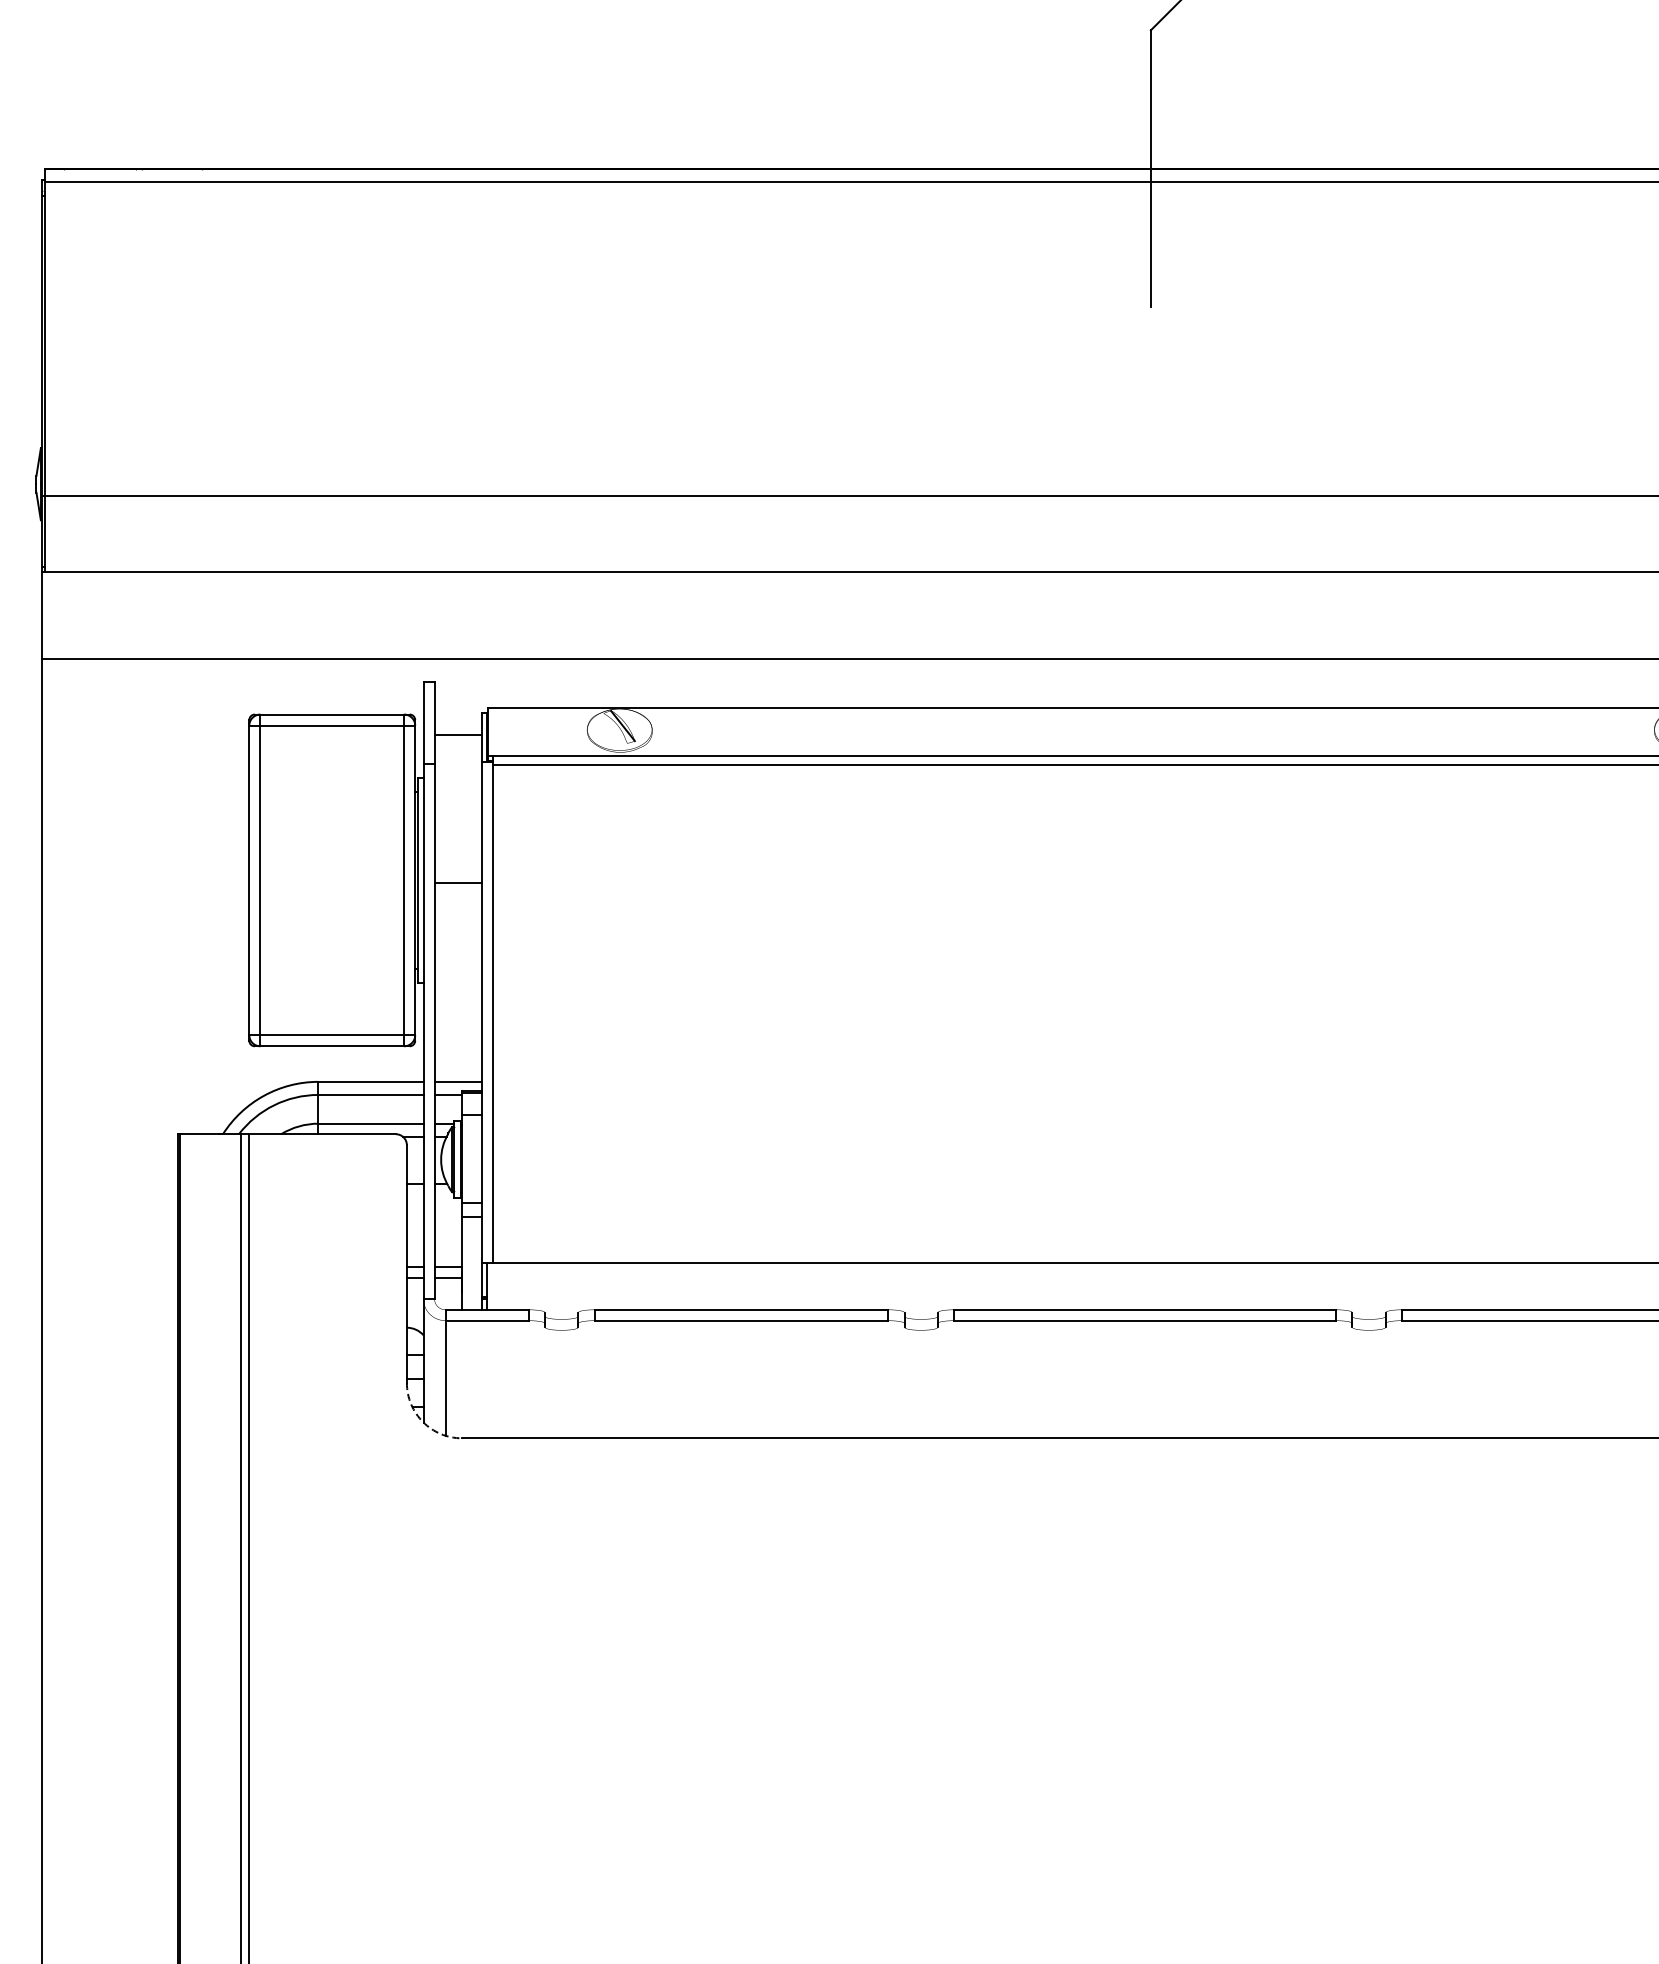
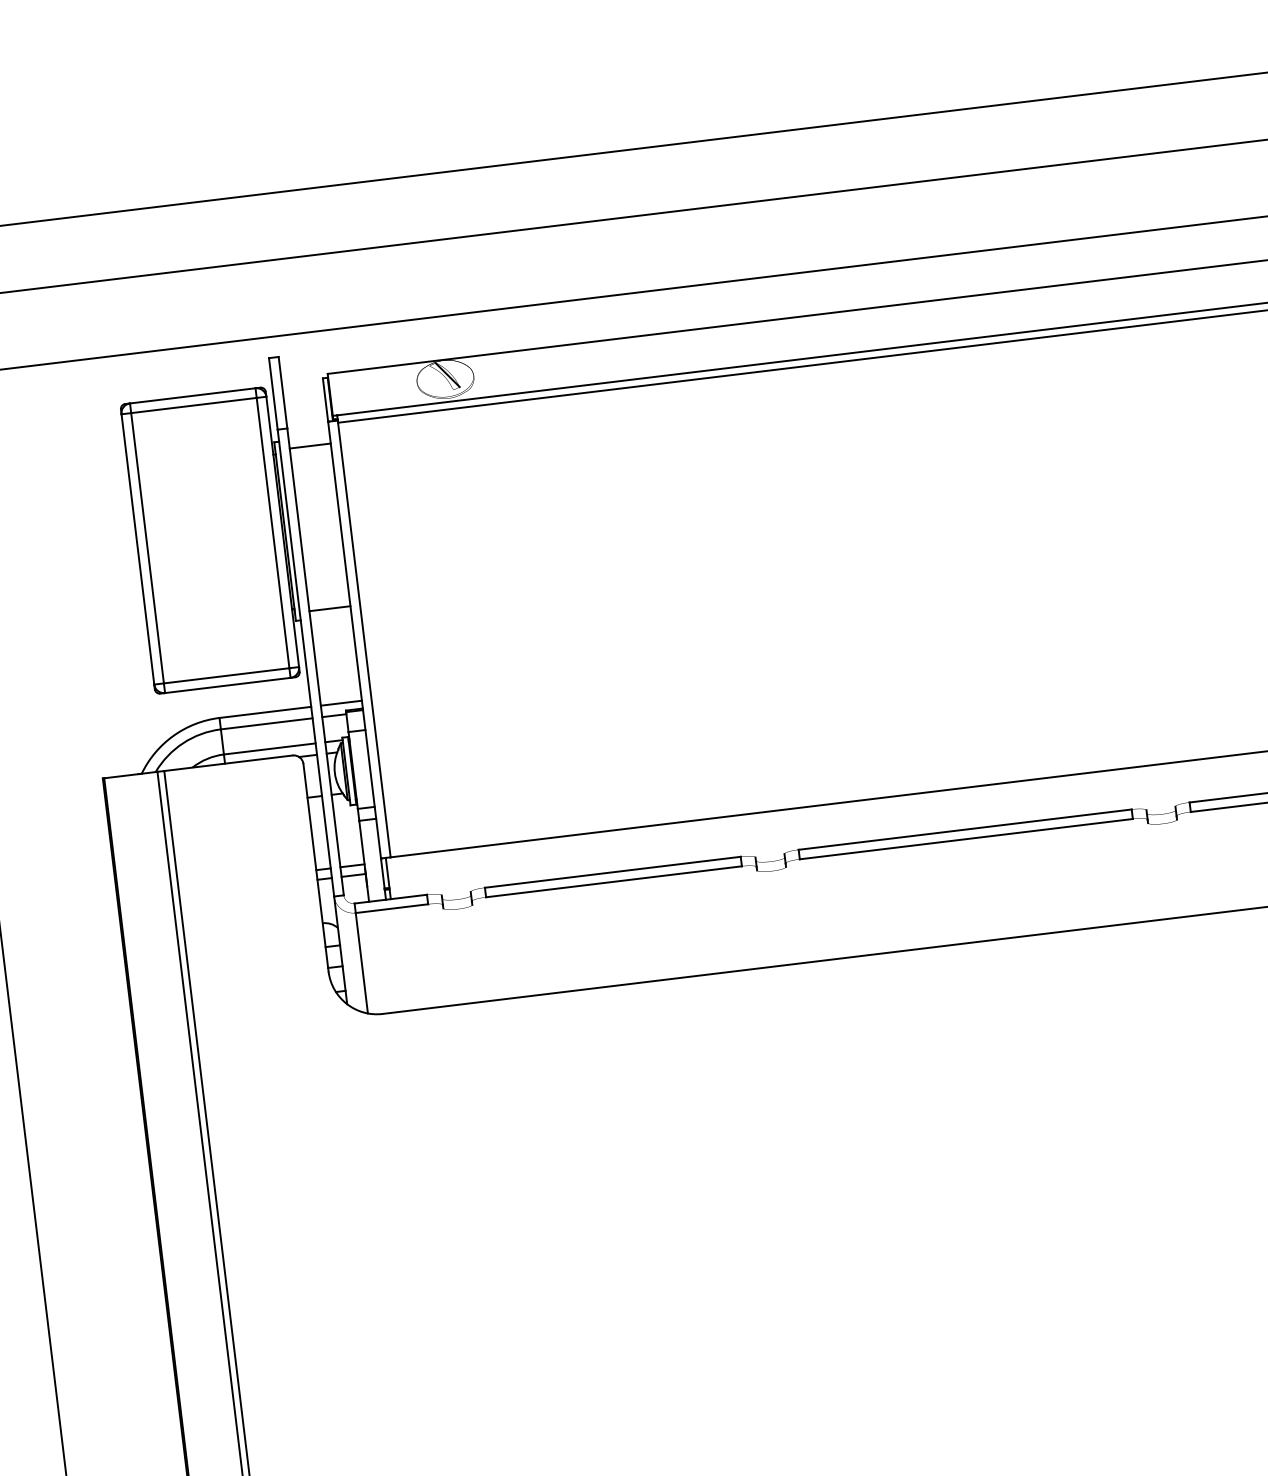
line: (457, 735) -> (309, 446), moved
line: (457, 882) -> (329, 608), moved
arc: (423, 1422) -> (347, 1004), dashed -> solid

